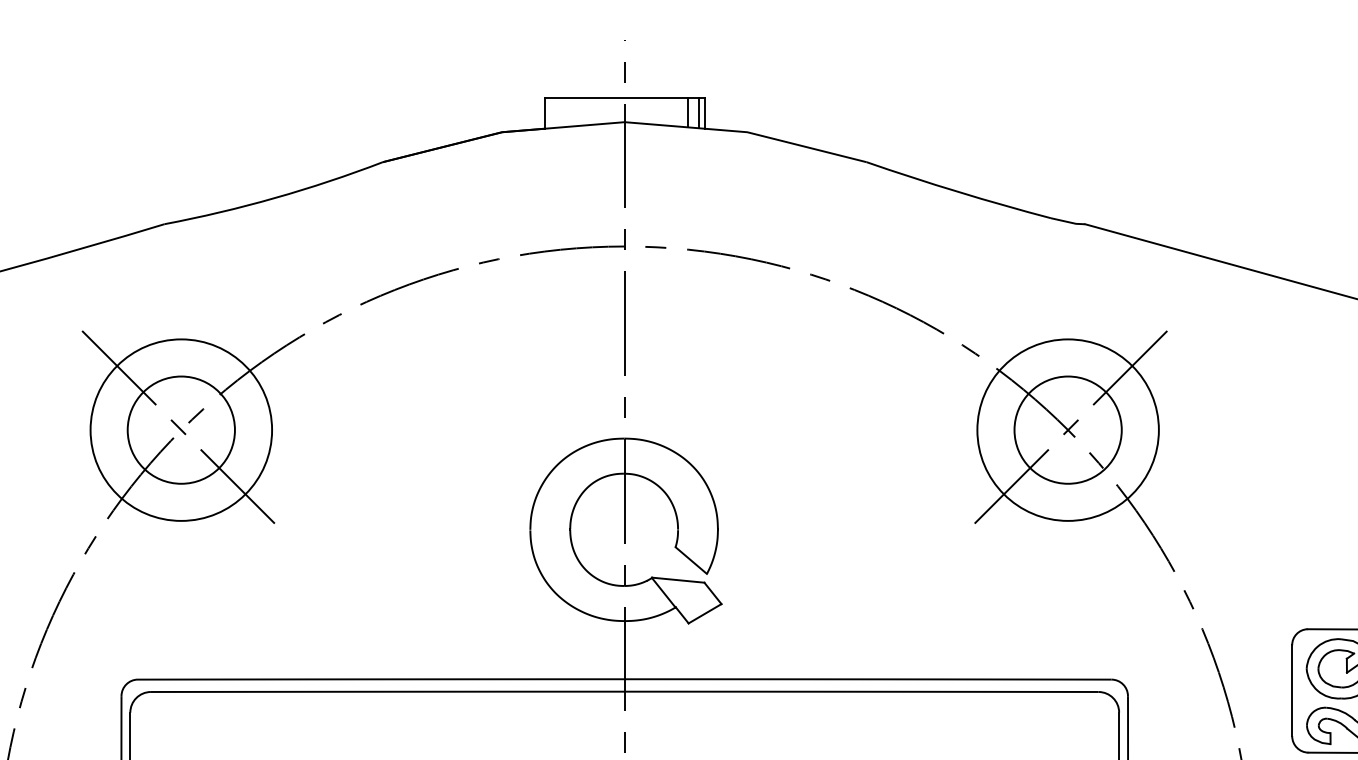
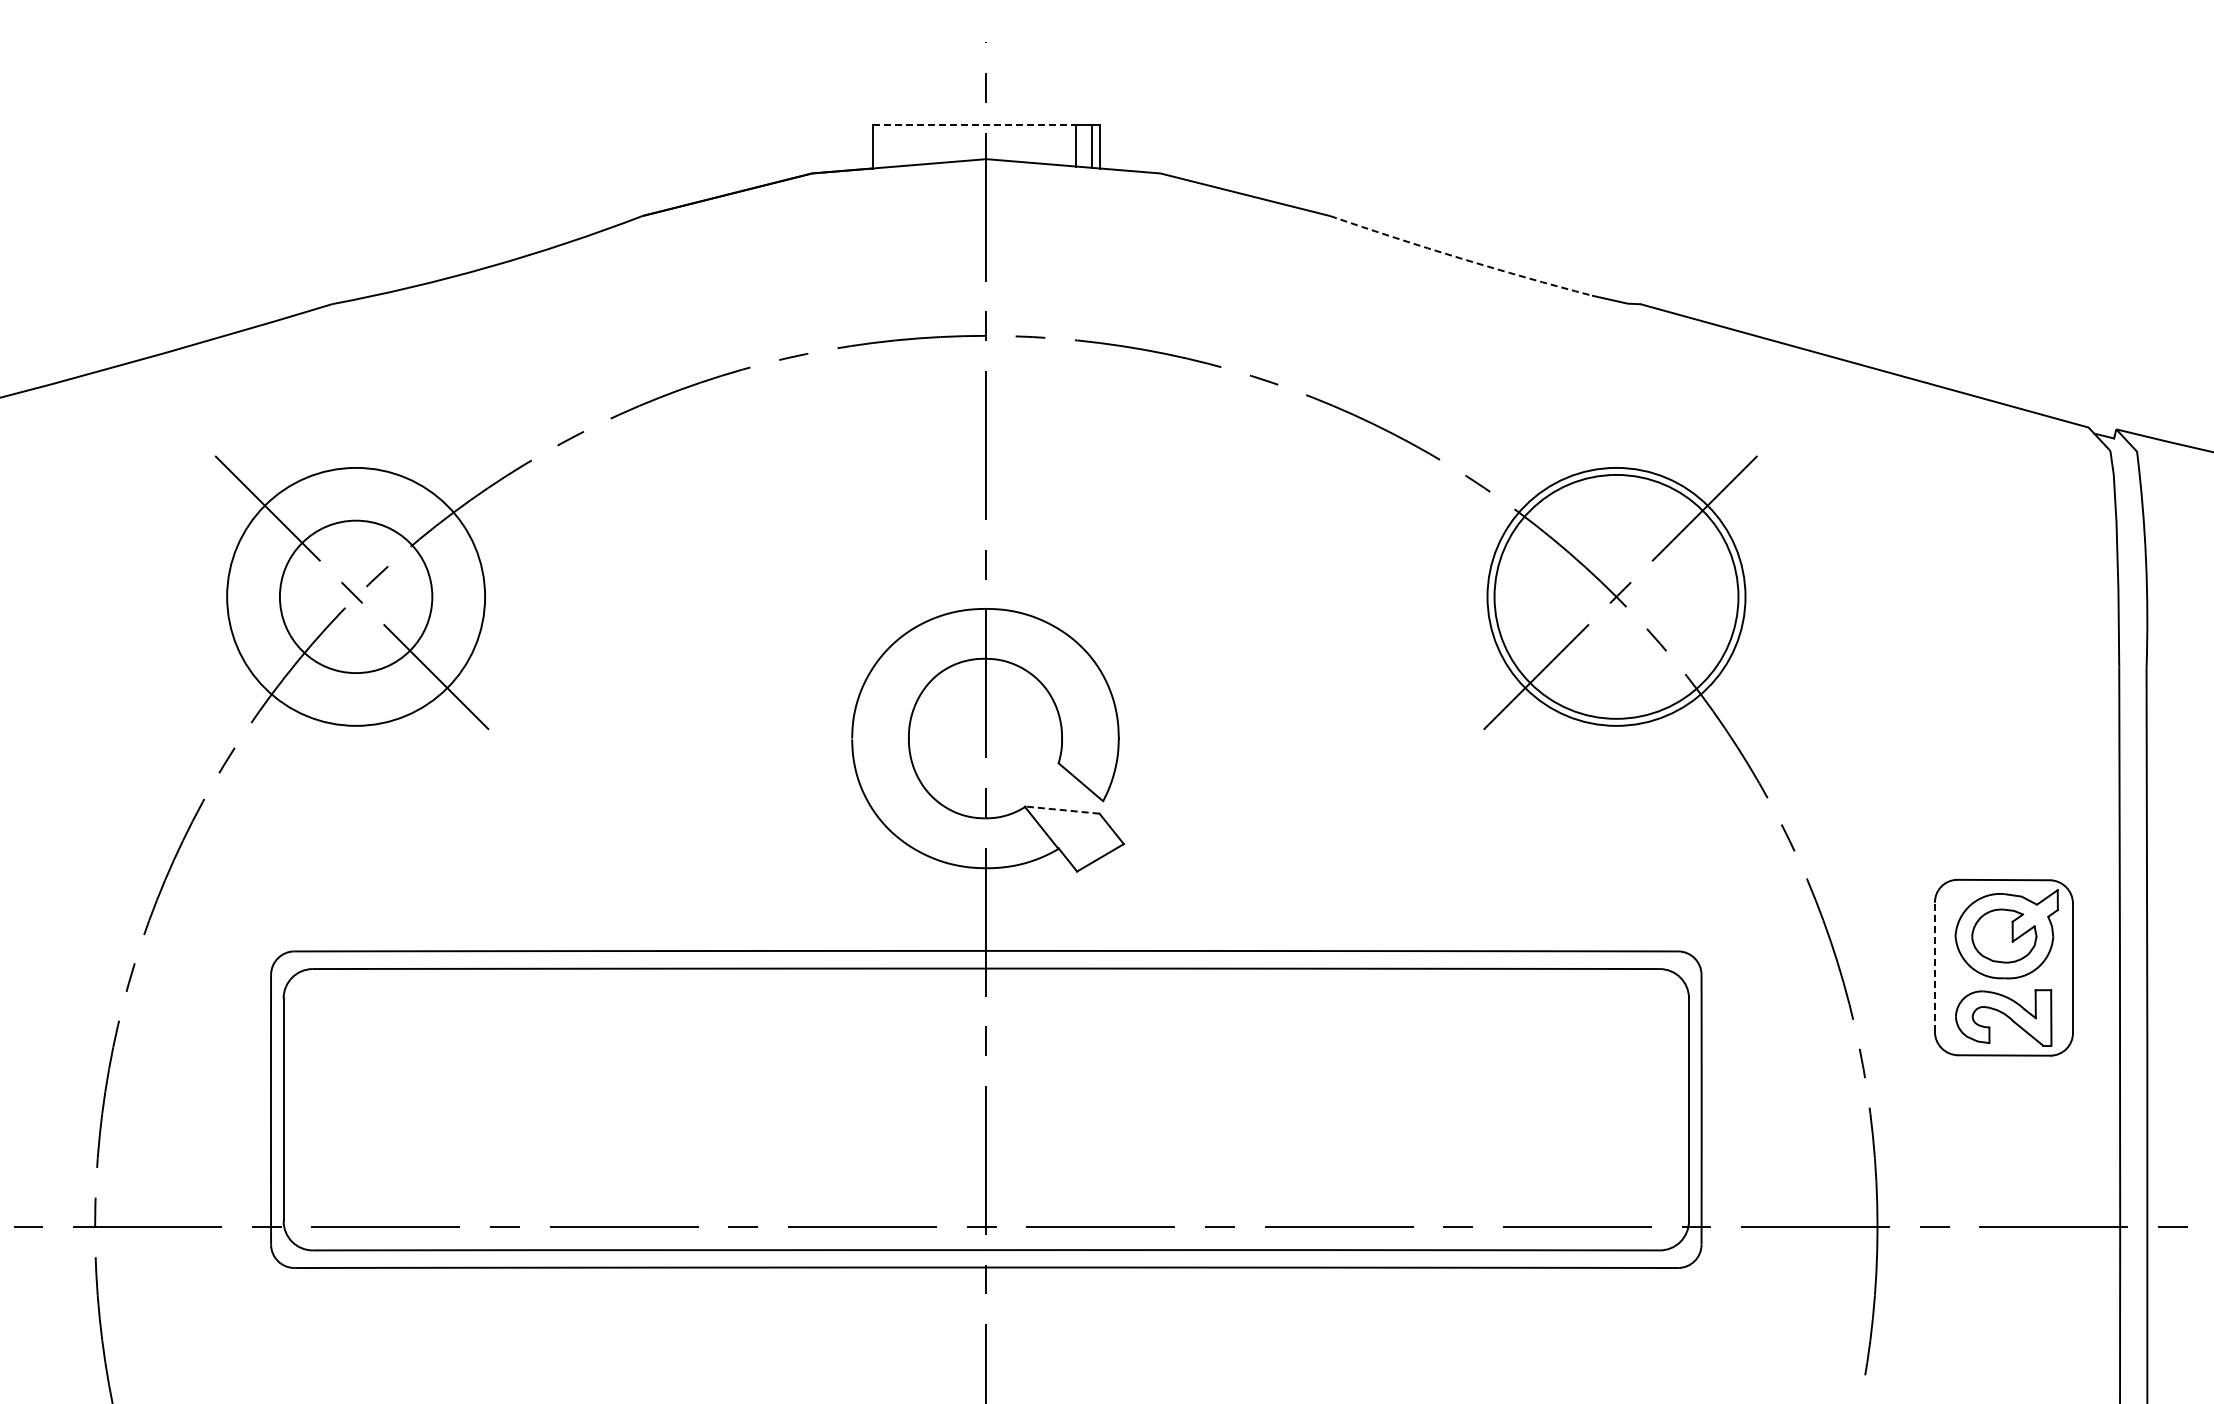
line: (616, 97) -> (974, 124), solid -> dashed
arc: (958, 192) -> (1460, 258), solid -> dashed
circle: (1068, 429) -> (1616, 596), size x1.6
line: (677, 580) -> (1061, 810), solid -> dashed
line: (1291, 690) -> (1934, 966), solid -> dashed

